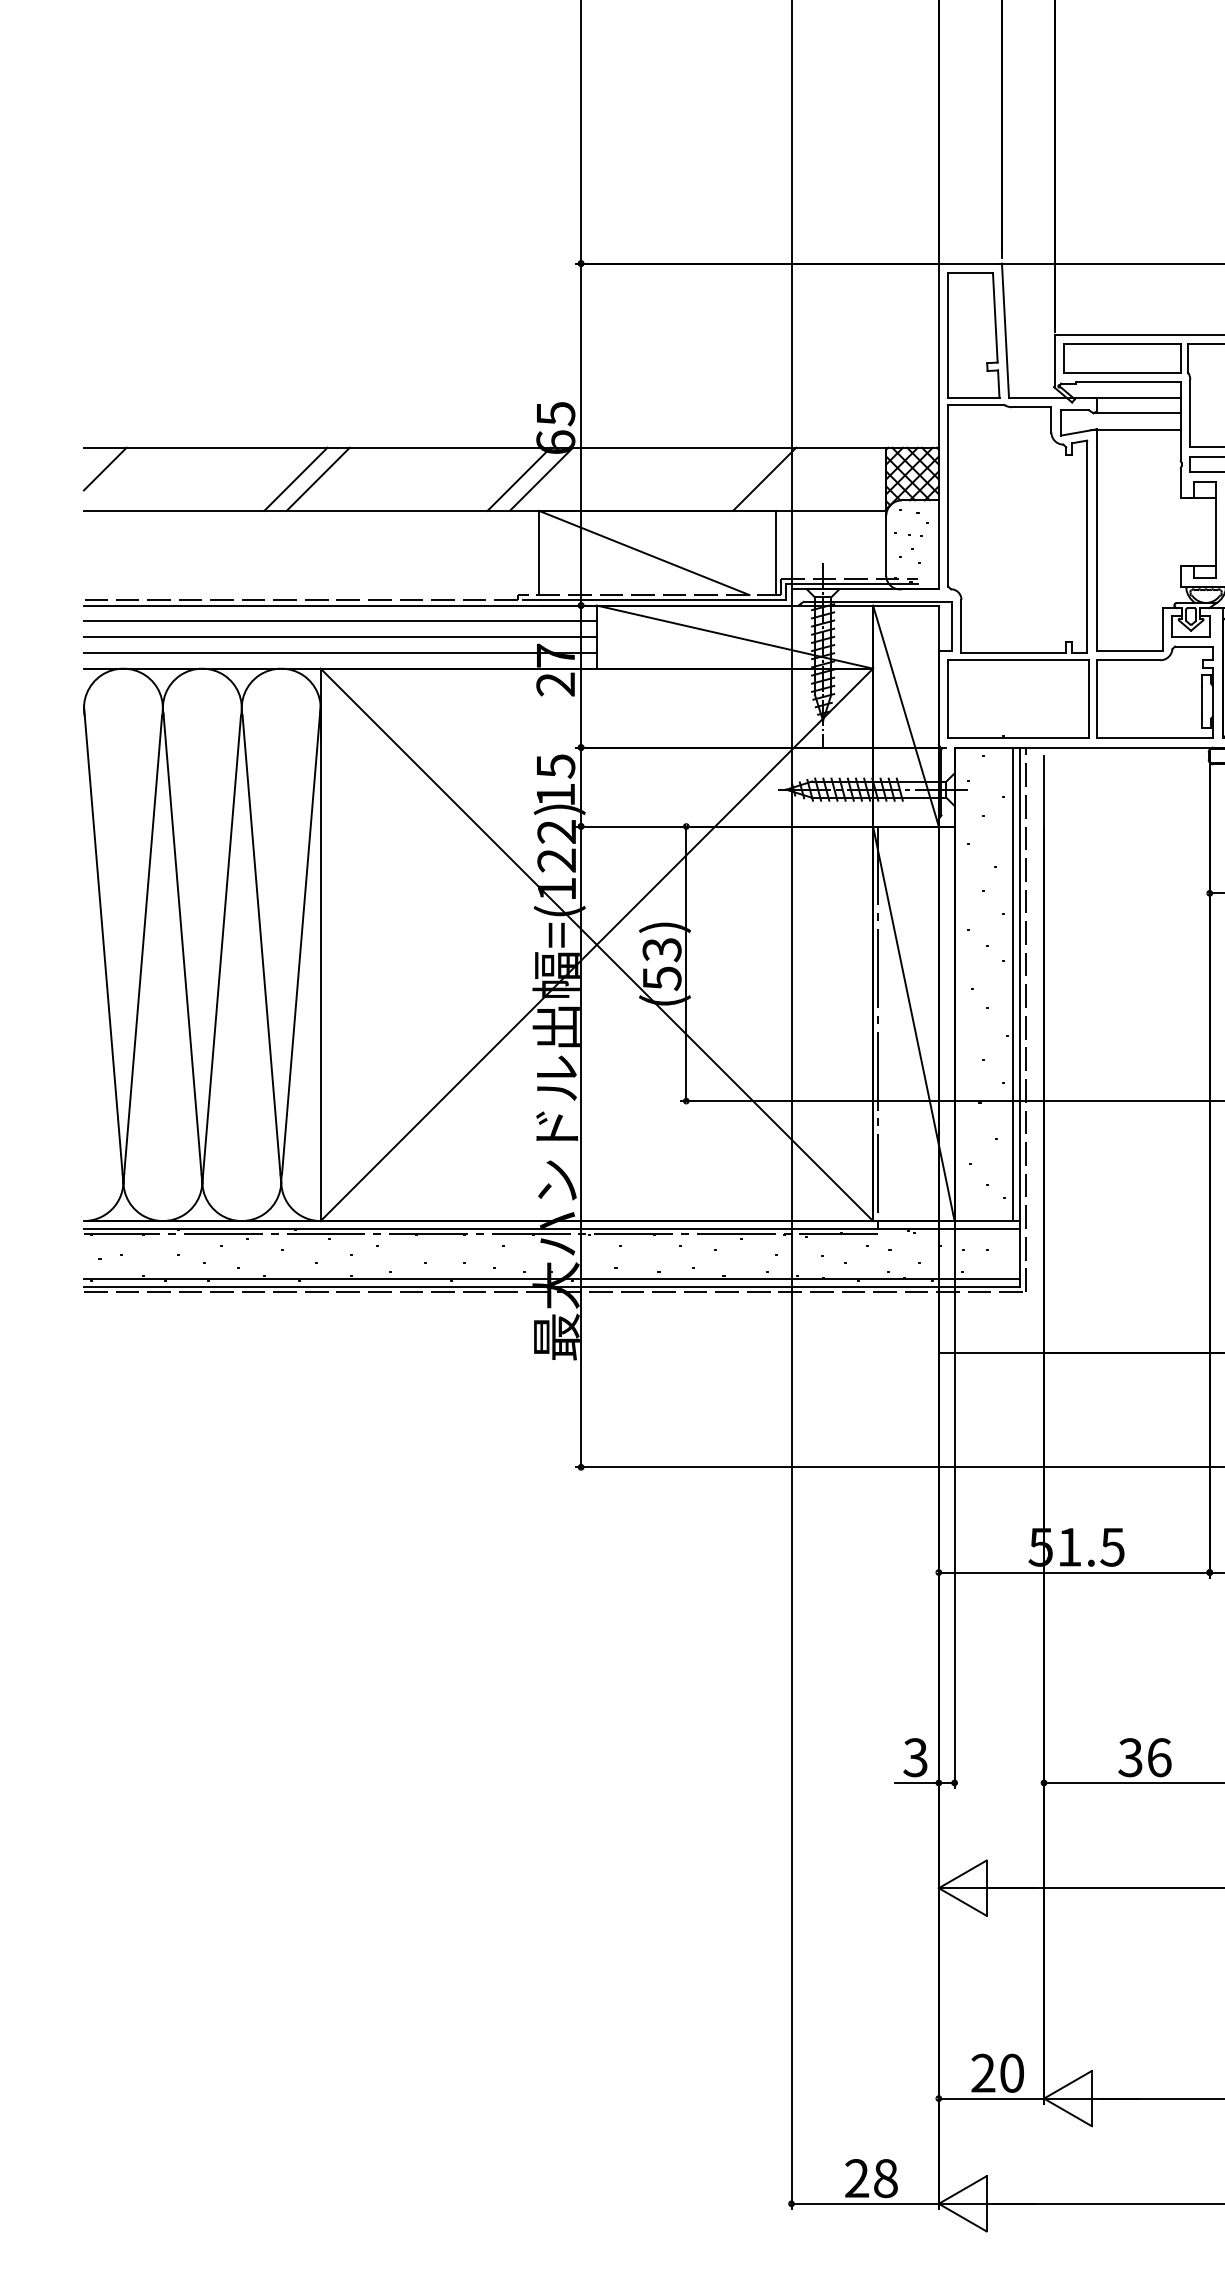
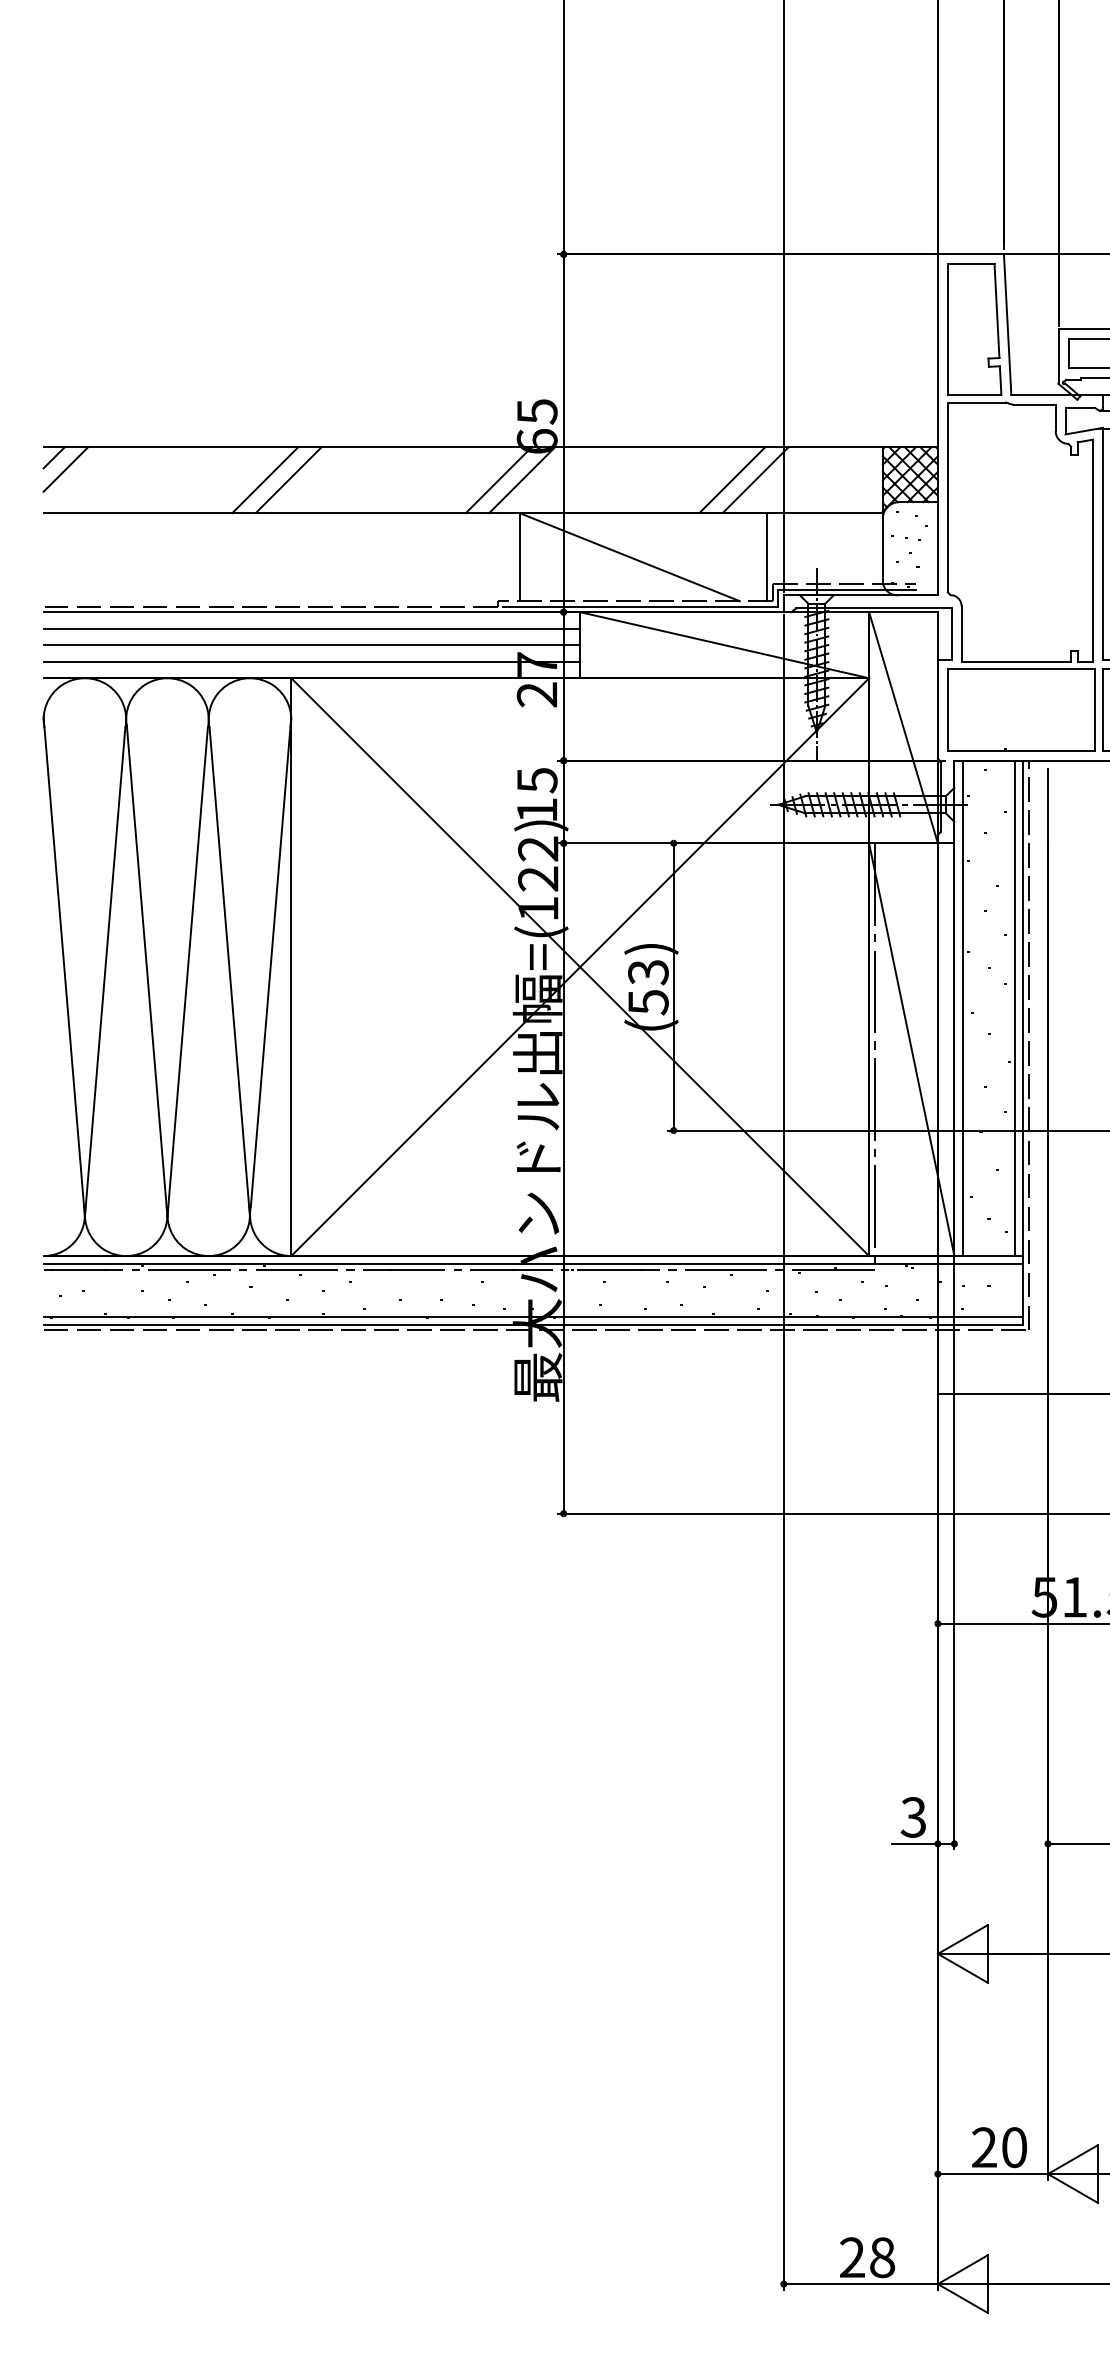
line: (93, 457) -> (53, 457), added
line: (741, 478) -> (731, 479), added
line: (962, 984) -> (962, 1008), added

